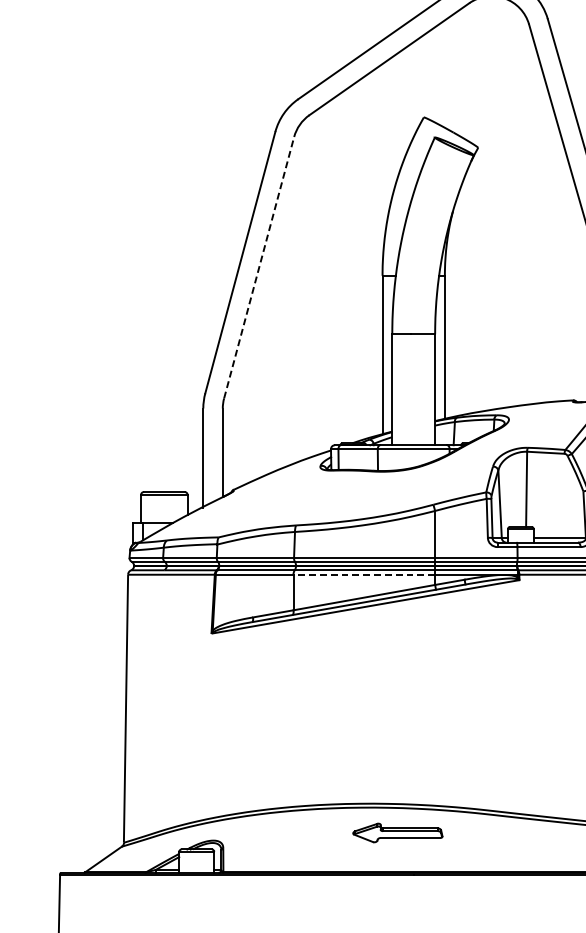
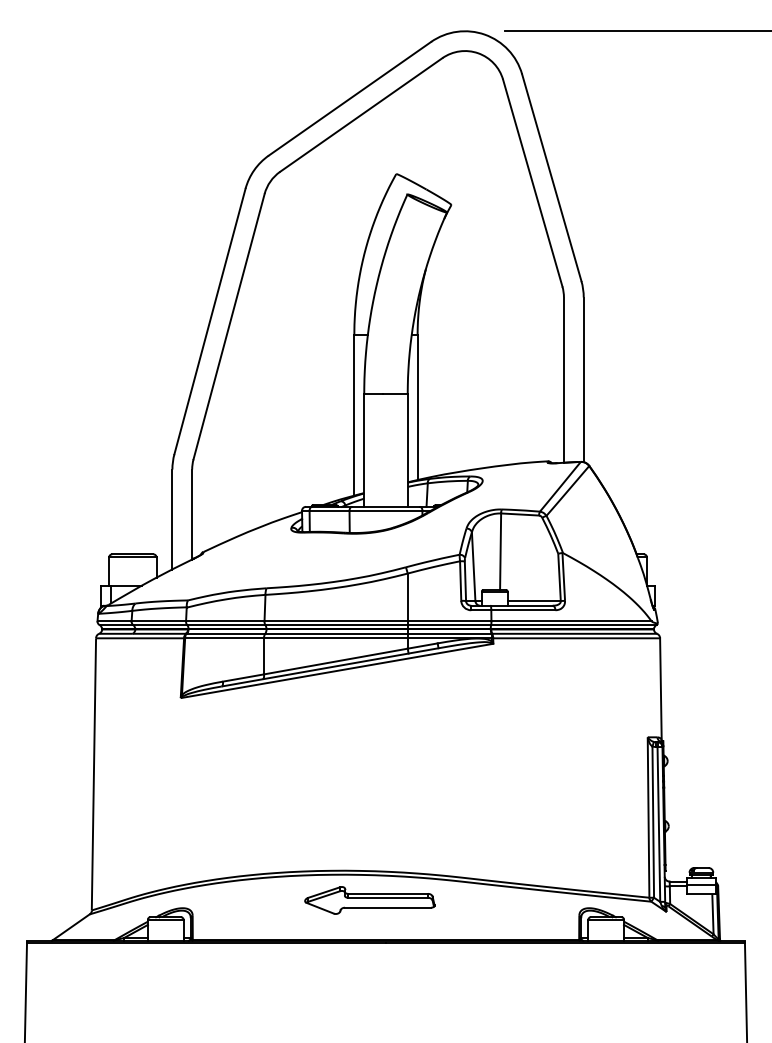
line: (259, 267) -> (229, 326), dashed -> solid
line: (363, 574) -> (335, 638), dashed -> solid
part: (397, 833) -> (369, 900), size x1.43

